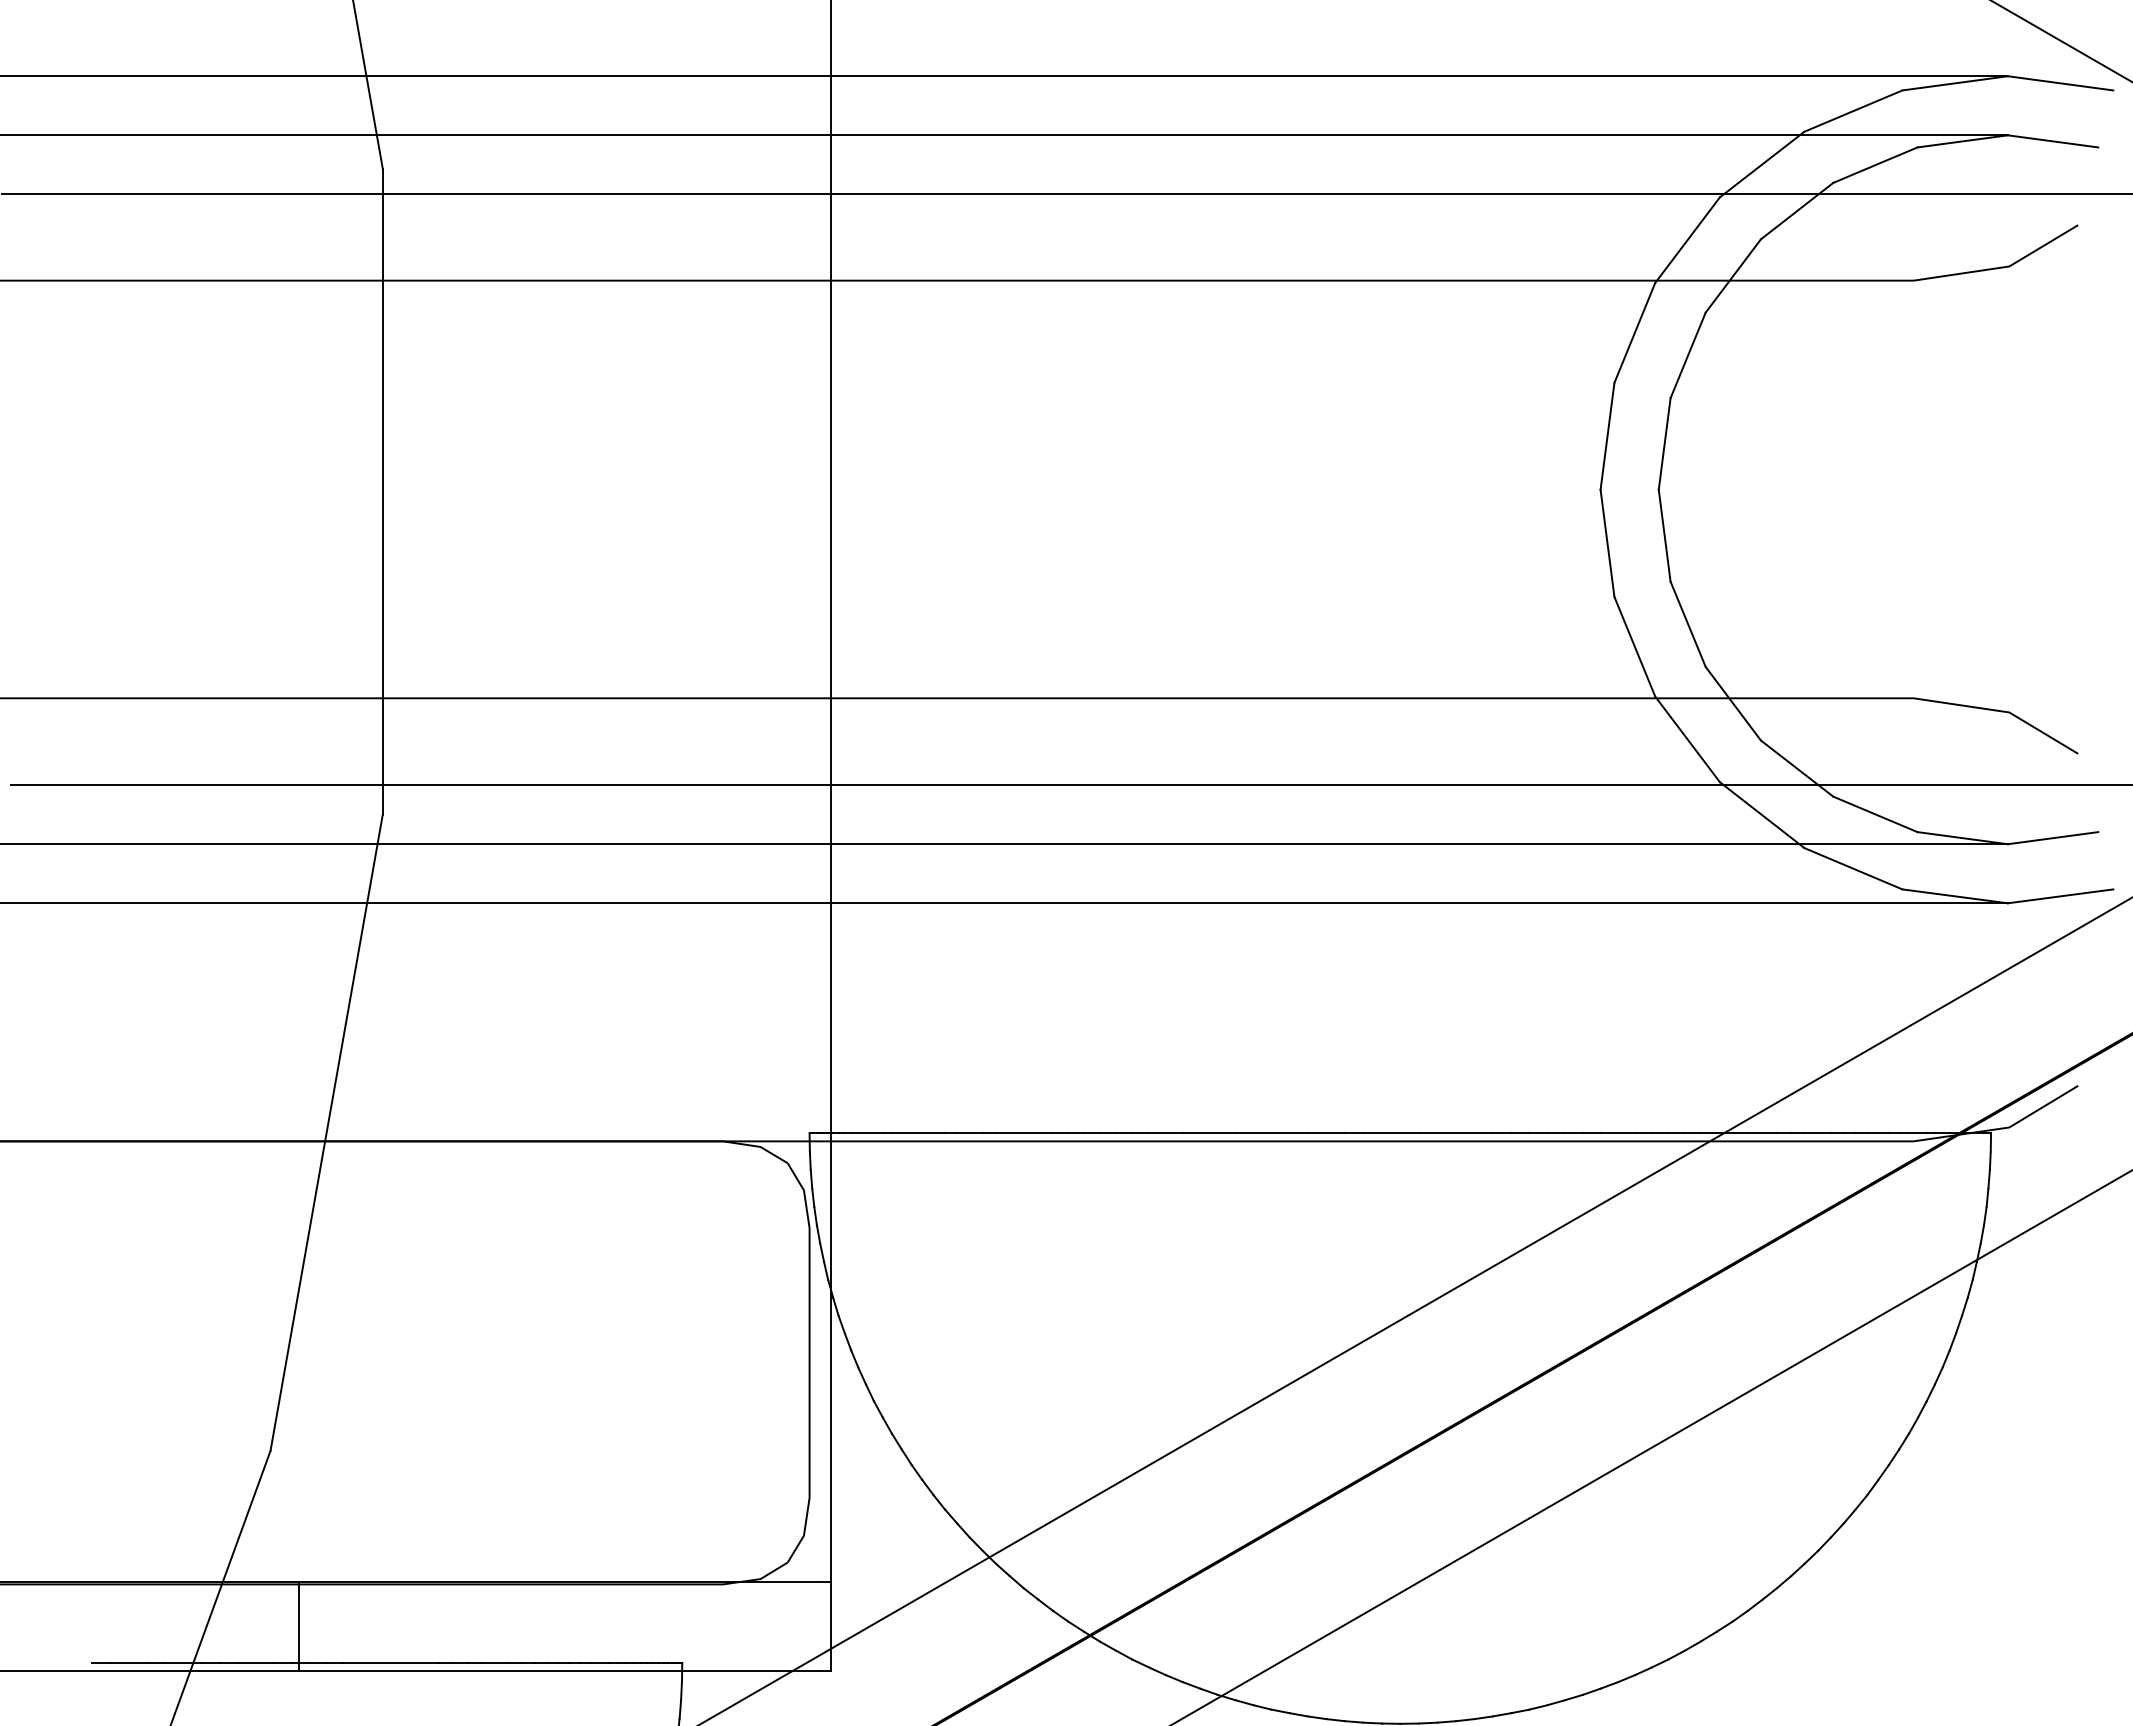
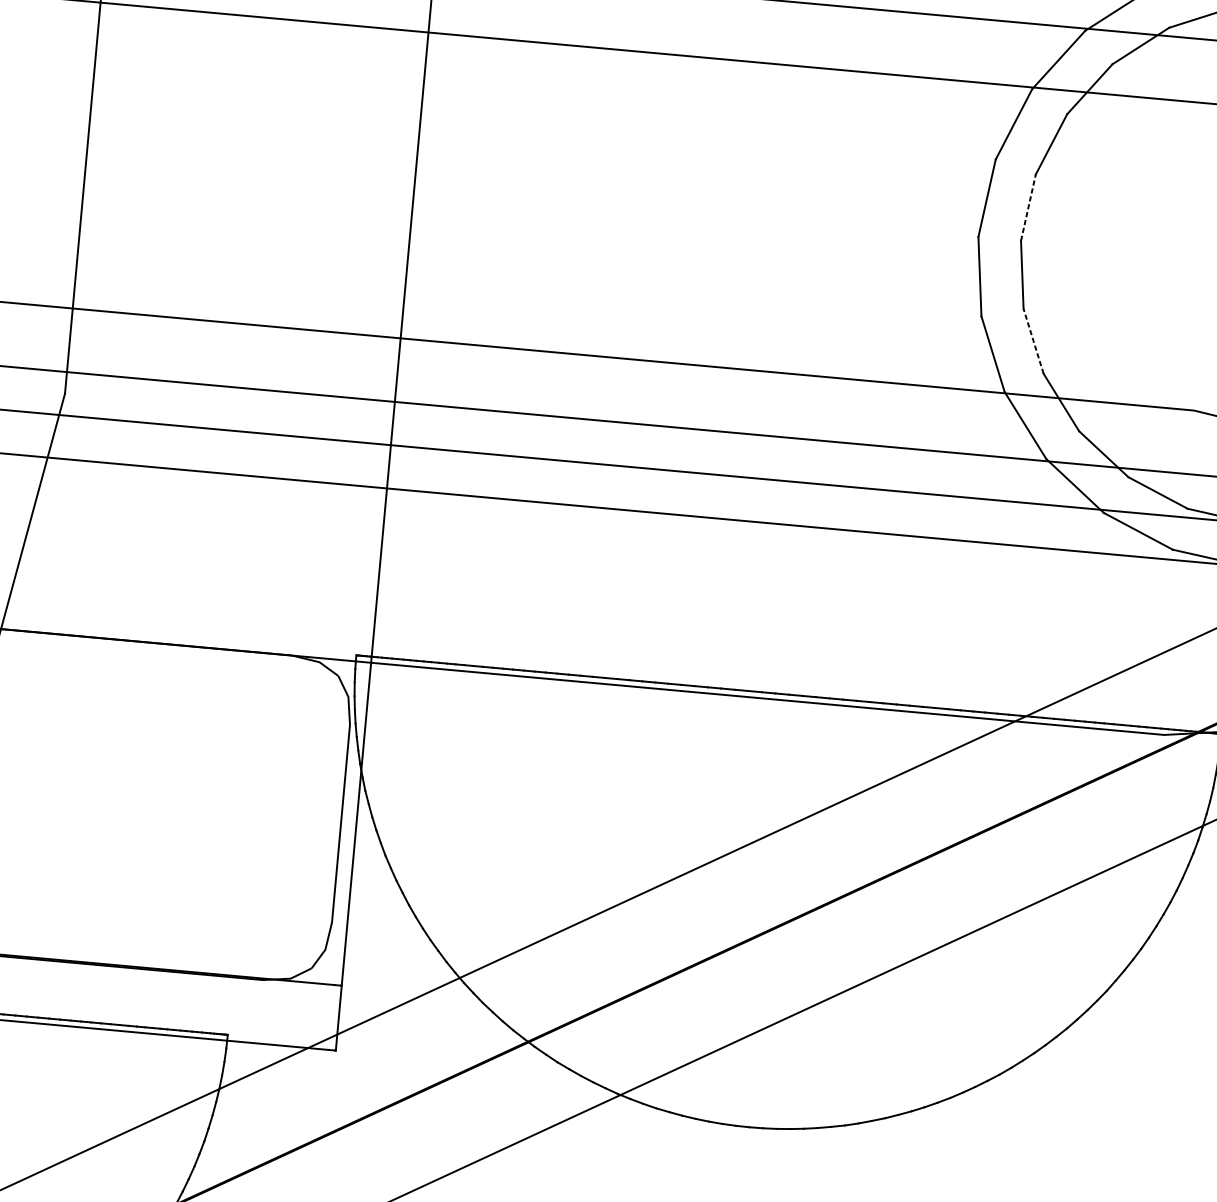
line: (1664, 443) -> (1028, 207), solid -> dashed
line: (1687, 623) -> (1033, 340), solid -> dashed

